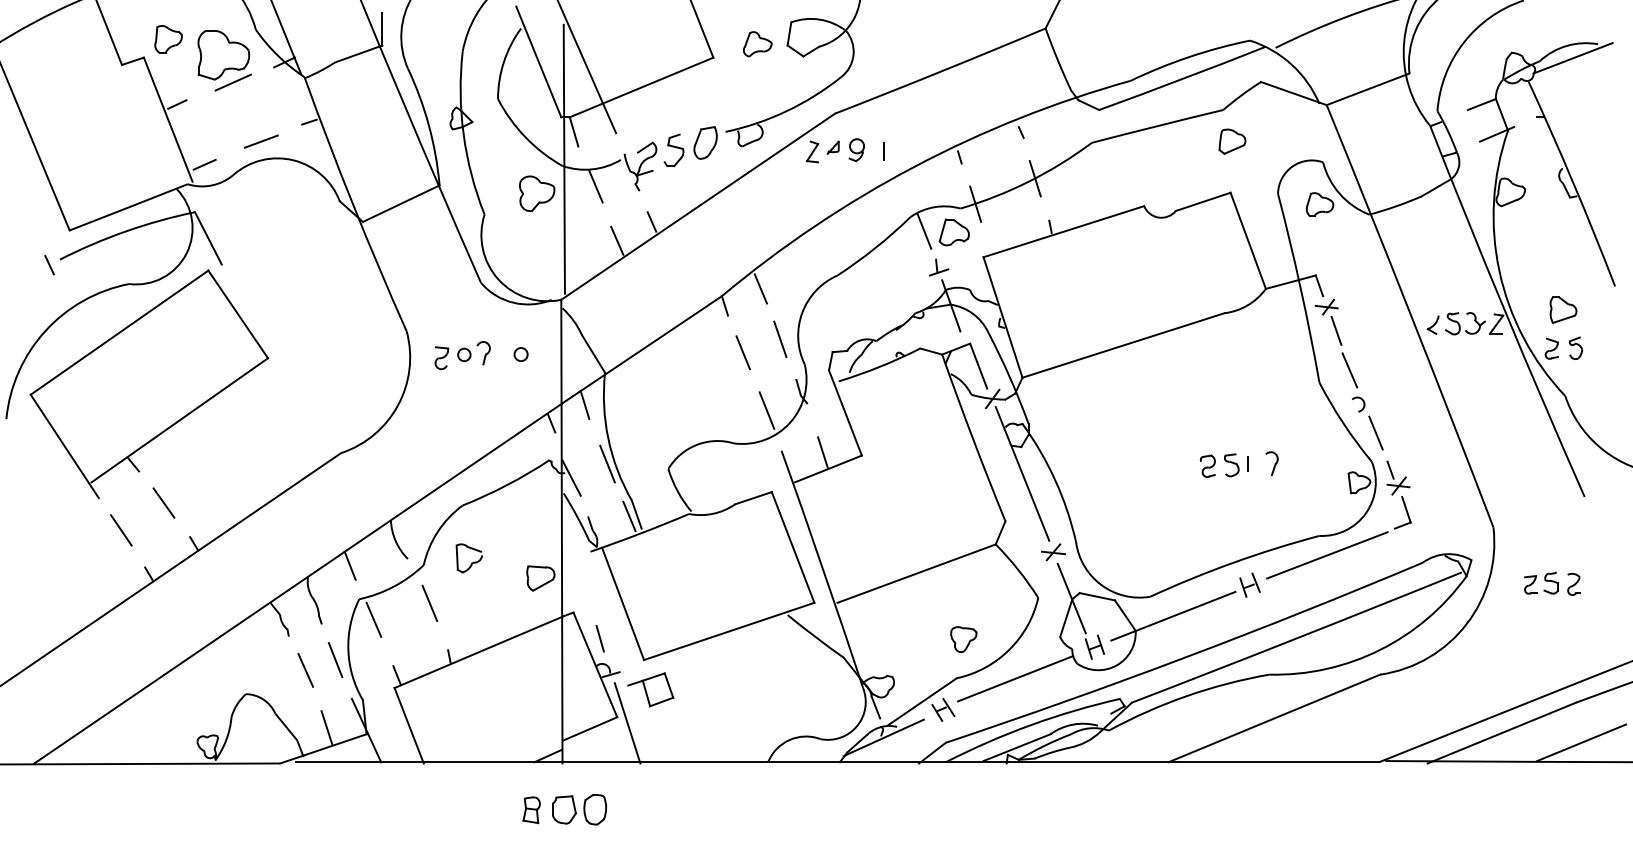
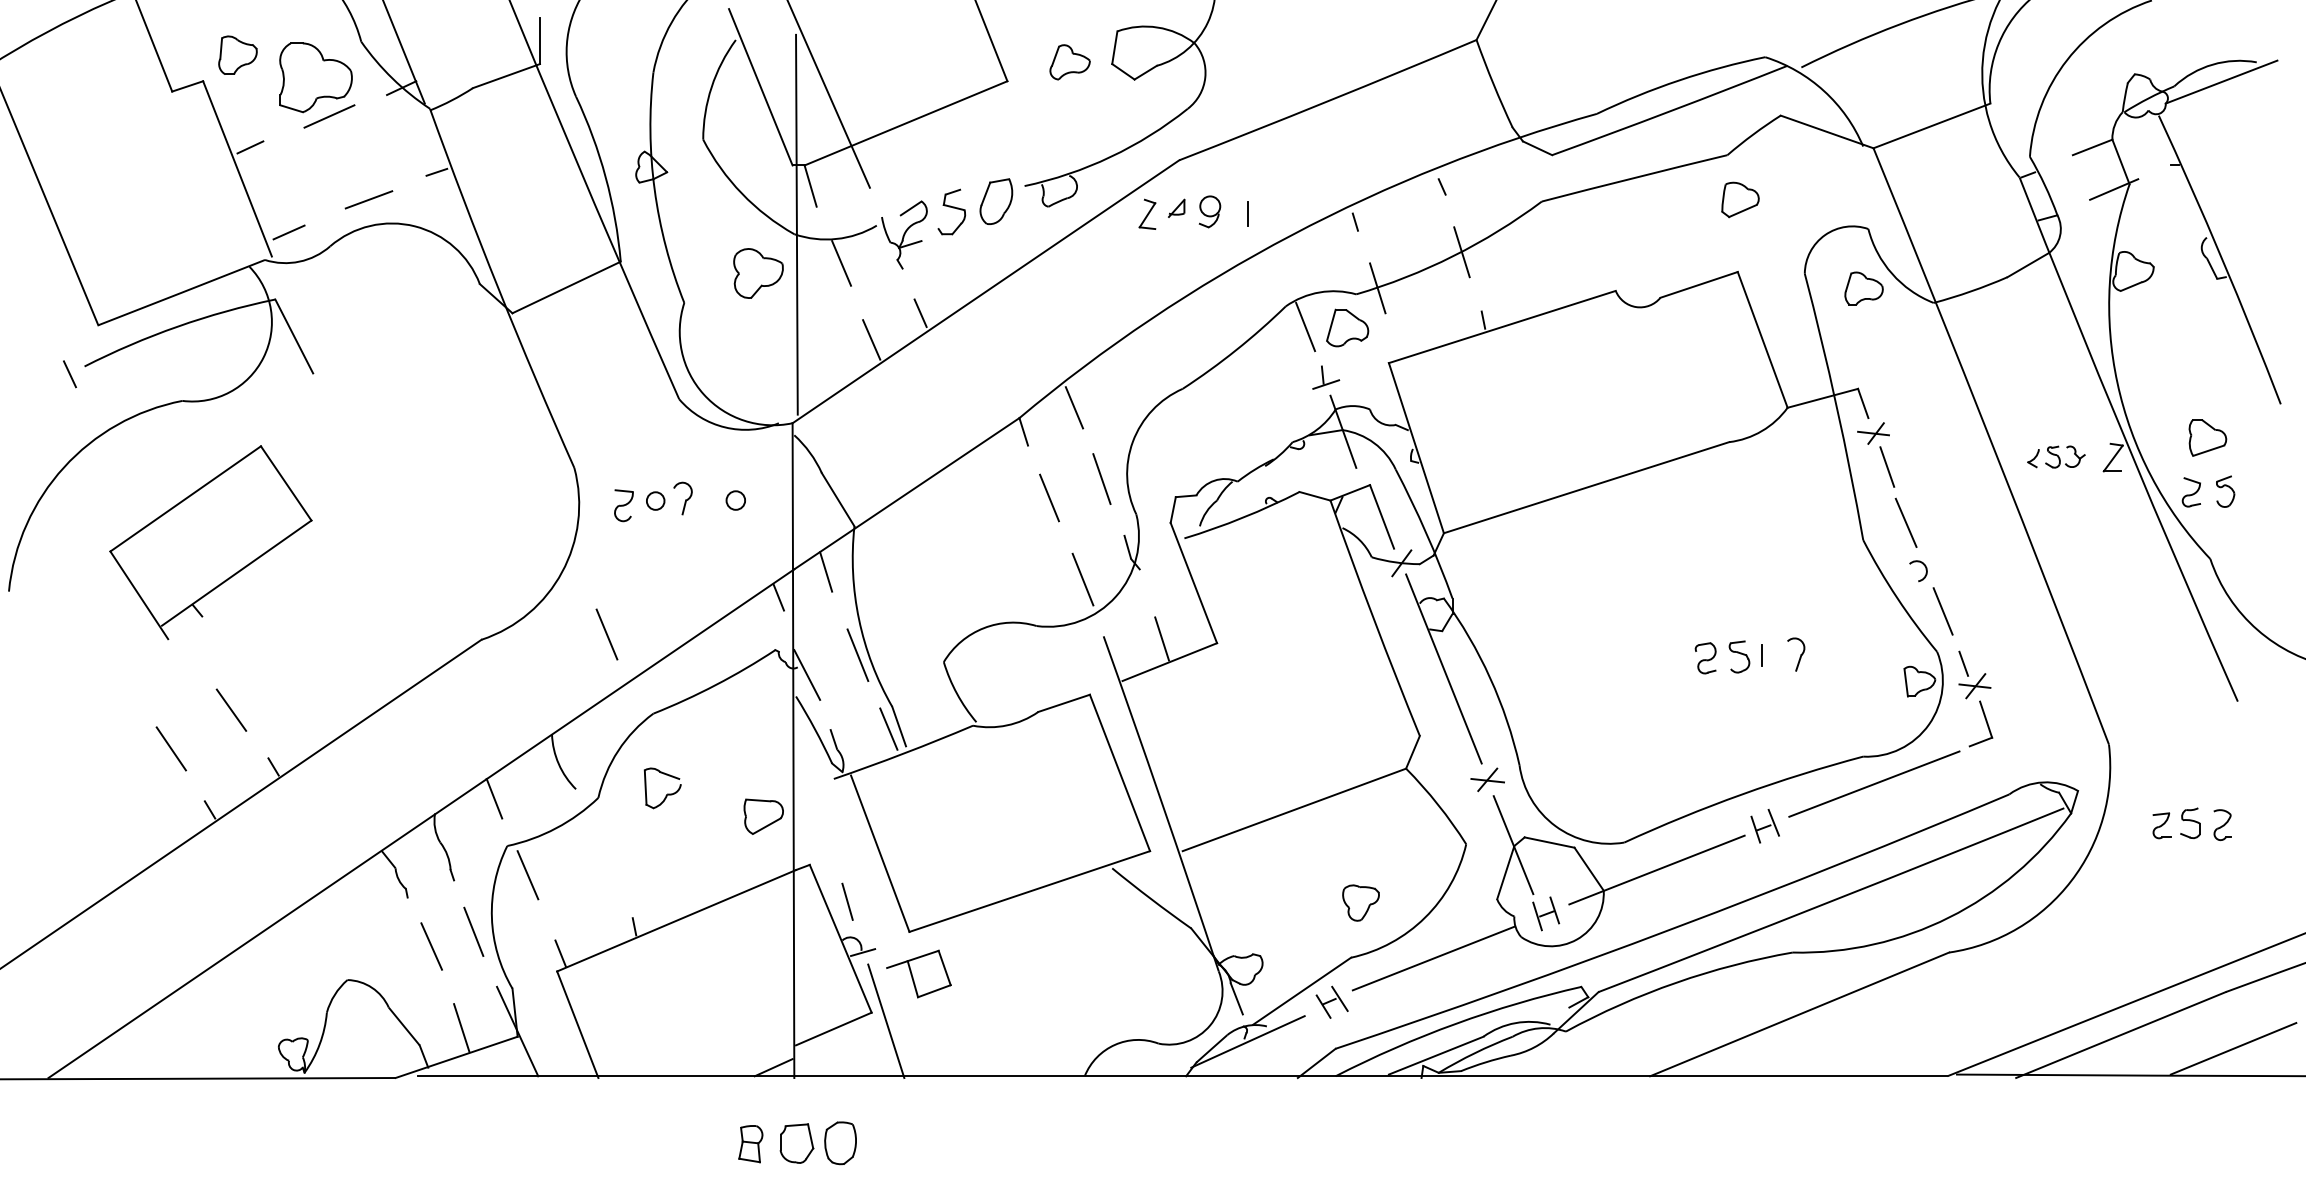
part: (1455, 323) -> (2055, 456), size x0.7
part: (149, 384) -> (211, 542), size x0.6
line: (429, 603) -> (606, 634), moved

